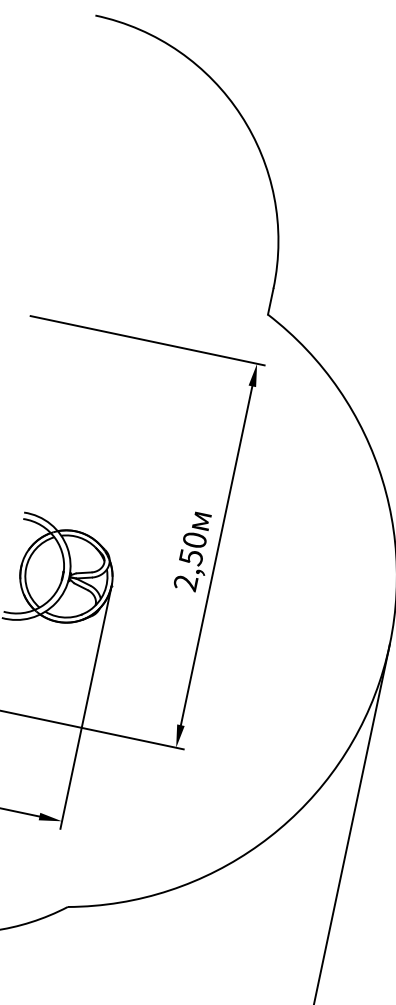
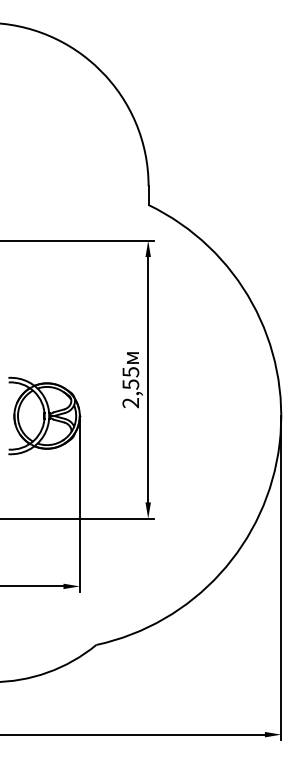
text: (194, 540) -> (130, 372), 2,50 -> 2,55

